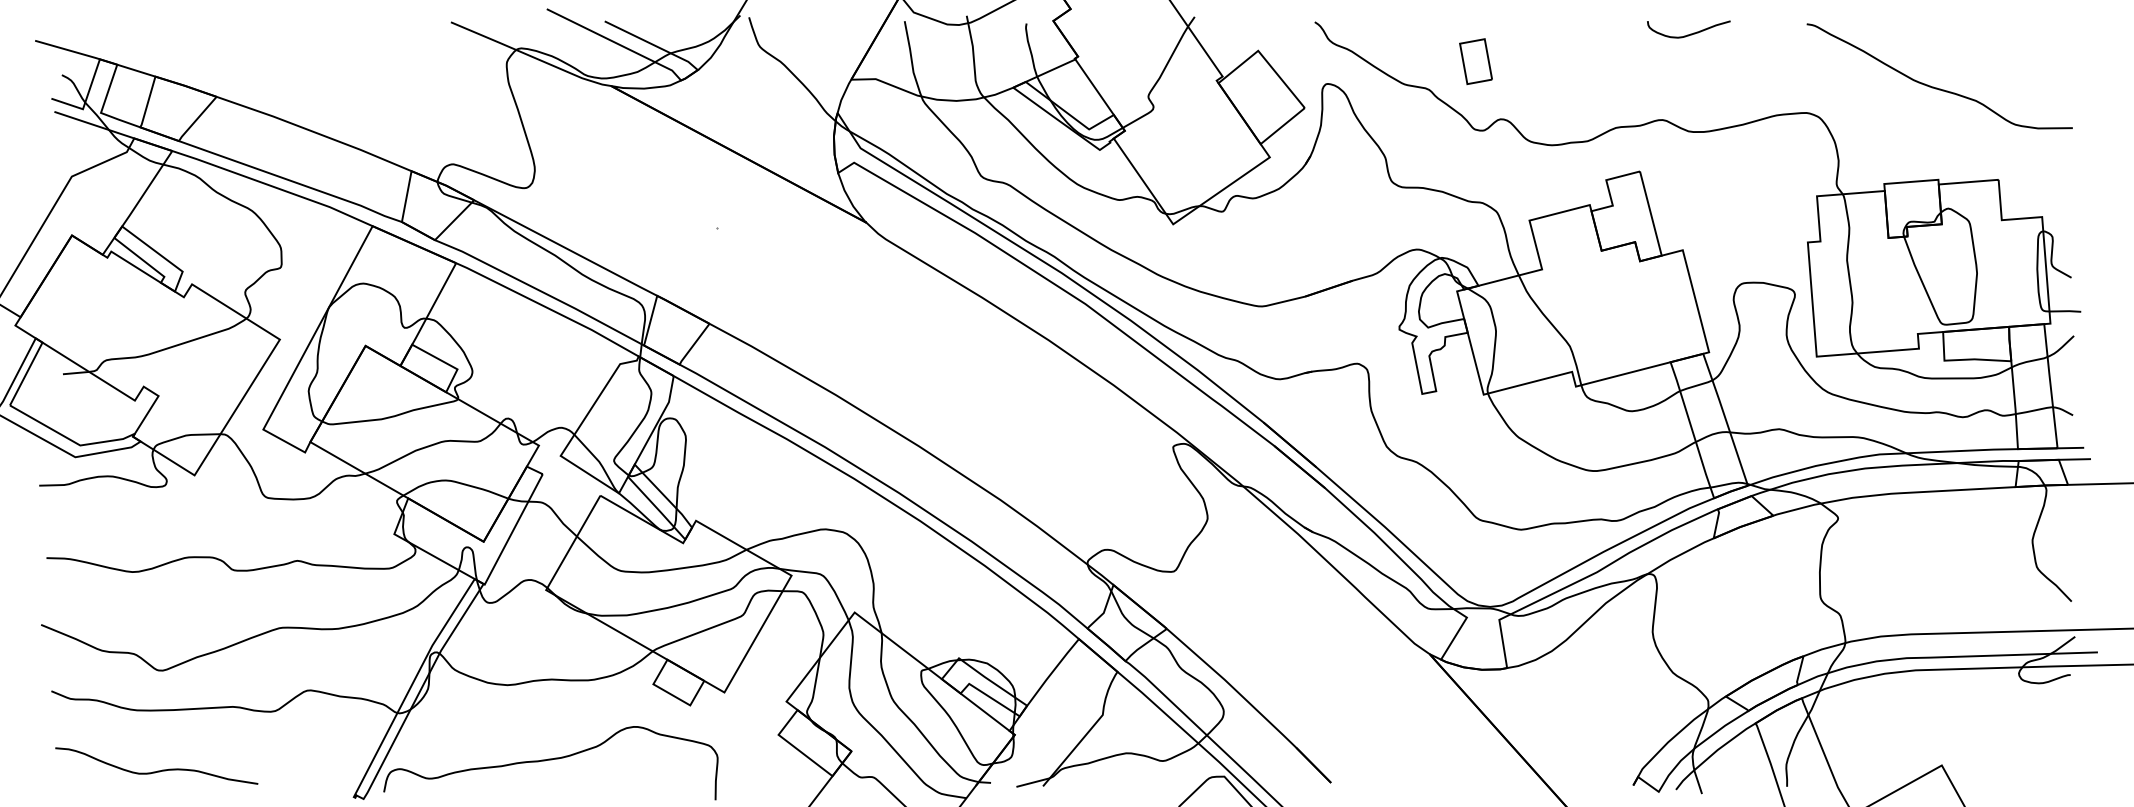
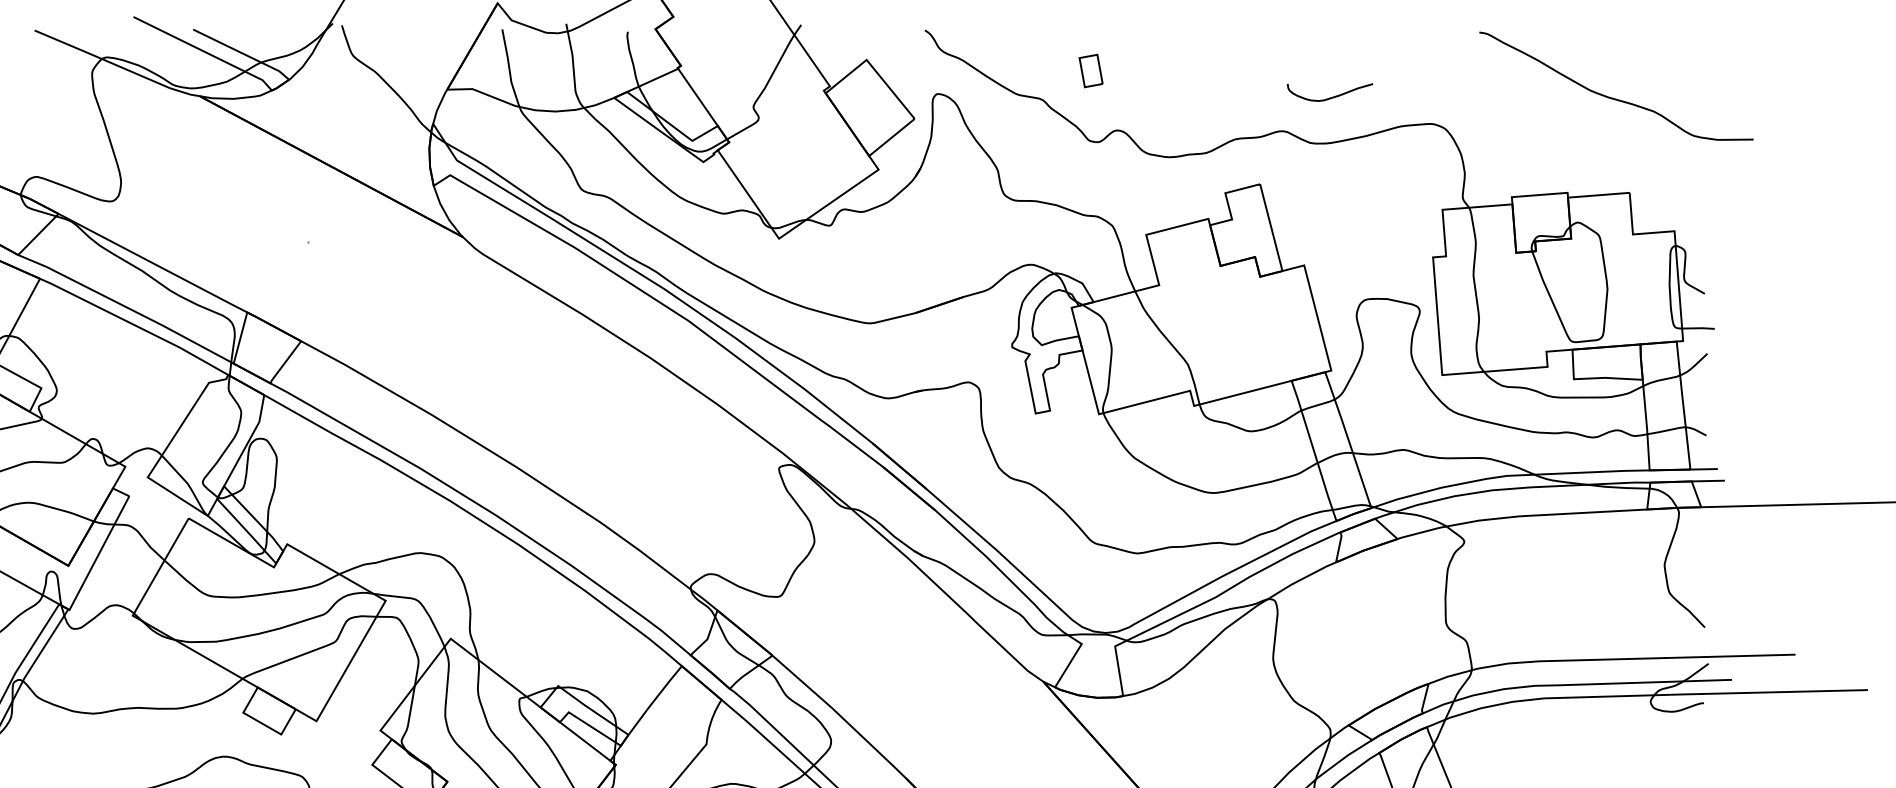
curve: (1690, 33) -> (1331, 96), moved
part: (1475, 61) -> (1090, 70), size x0.7
curve: (1937, 87) -> (1614, 97), moved

